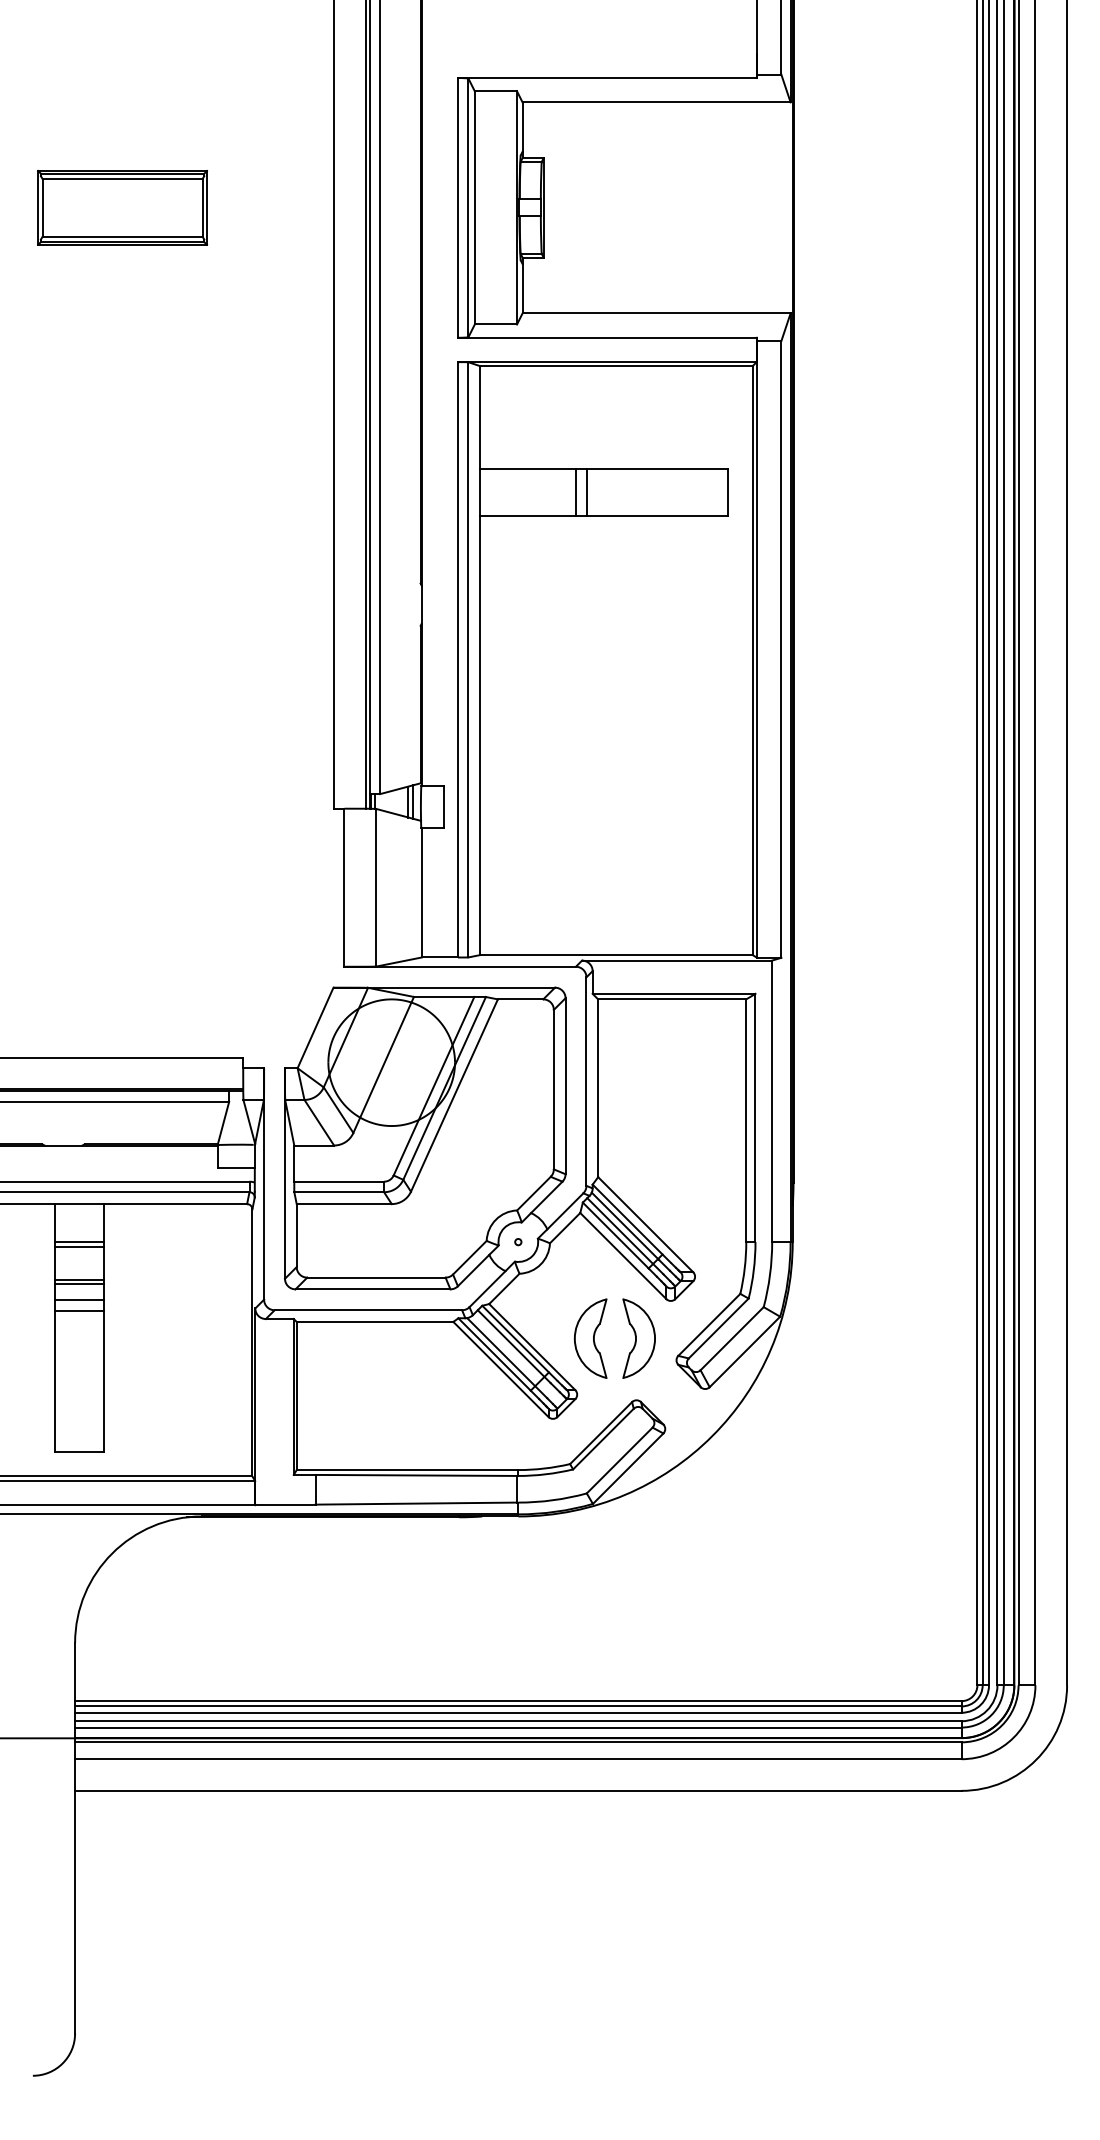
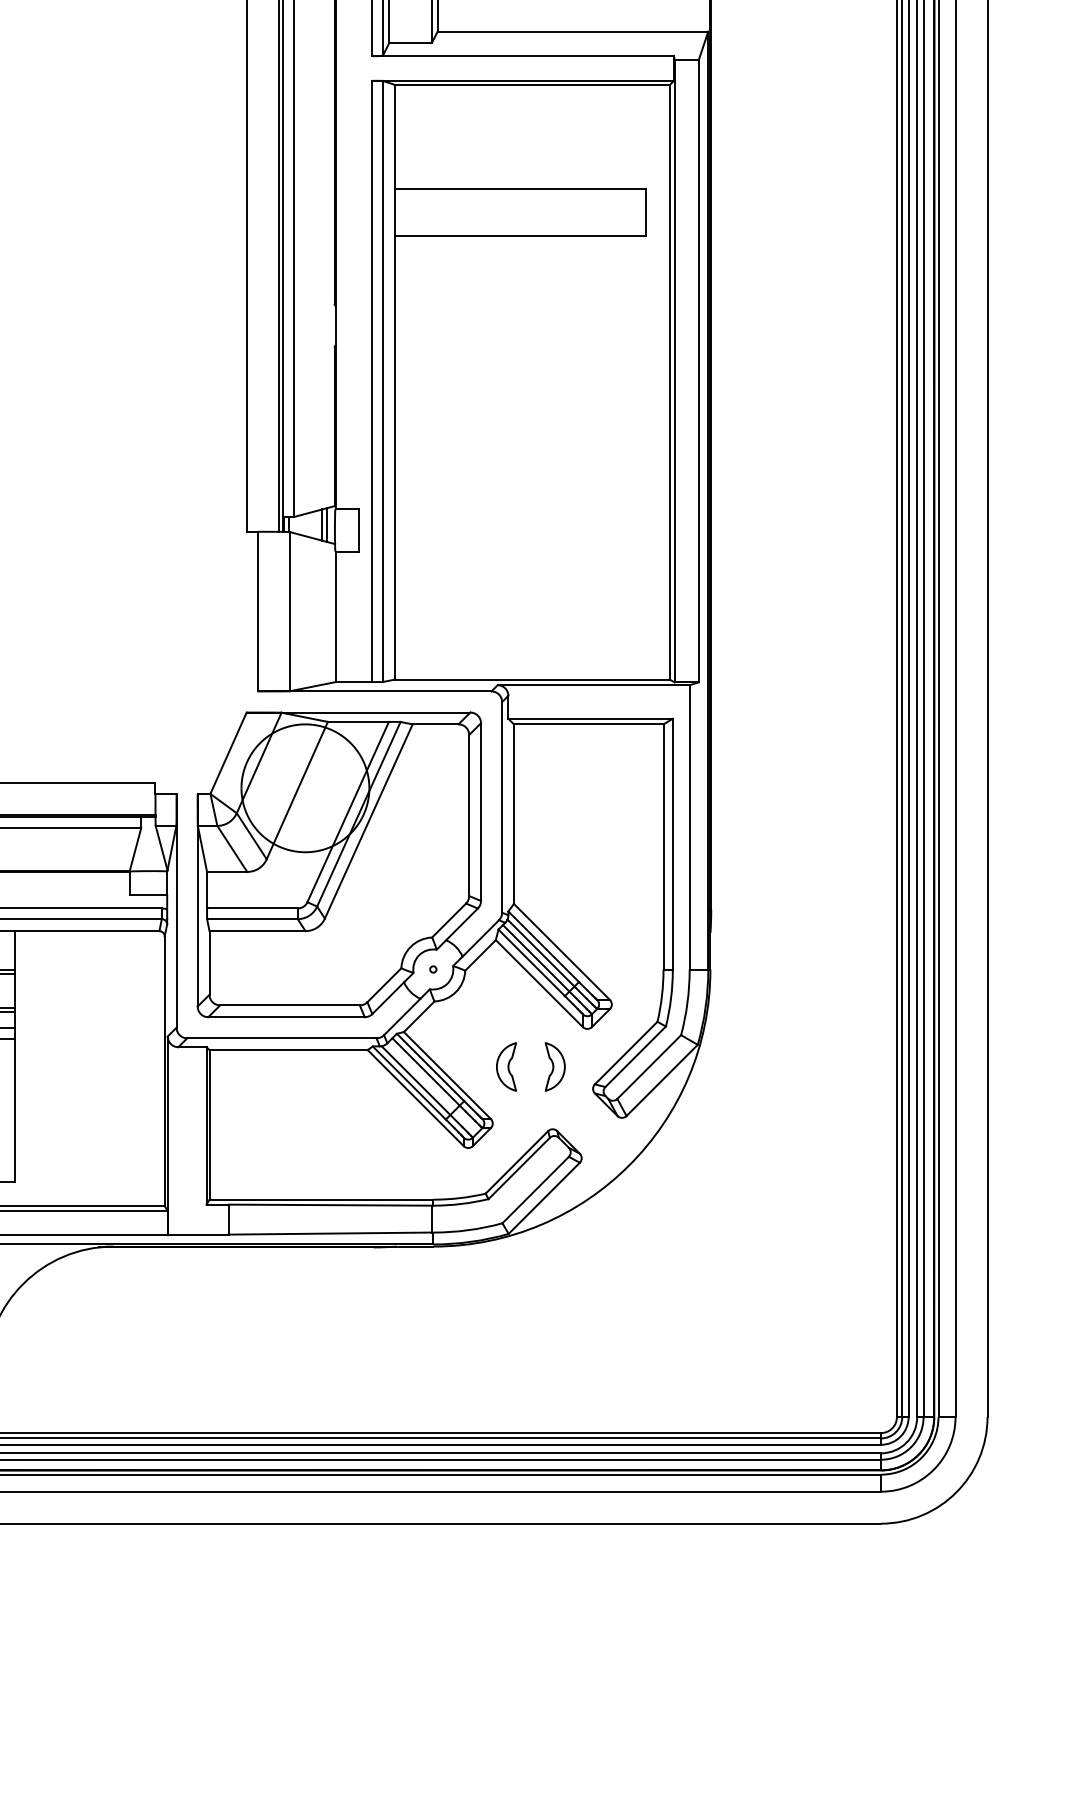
line: (576, 492) -> (492, 212), removed
line: (587, 492) -> (503, 212), removed
part: (590, 1338) -> (506, 1066), size x0.6
part: (638, 1338) -> (554, 1066), size x0.6

